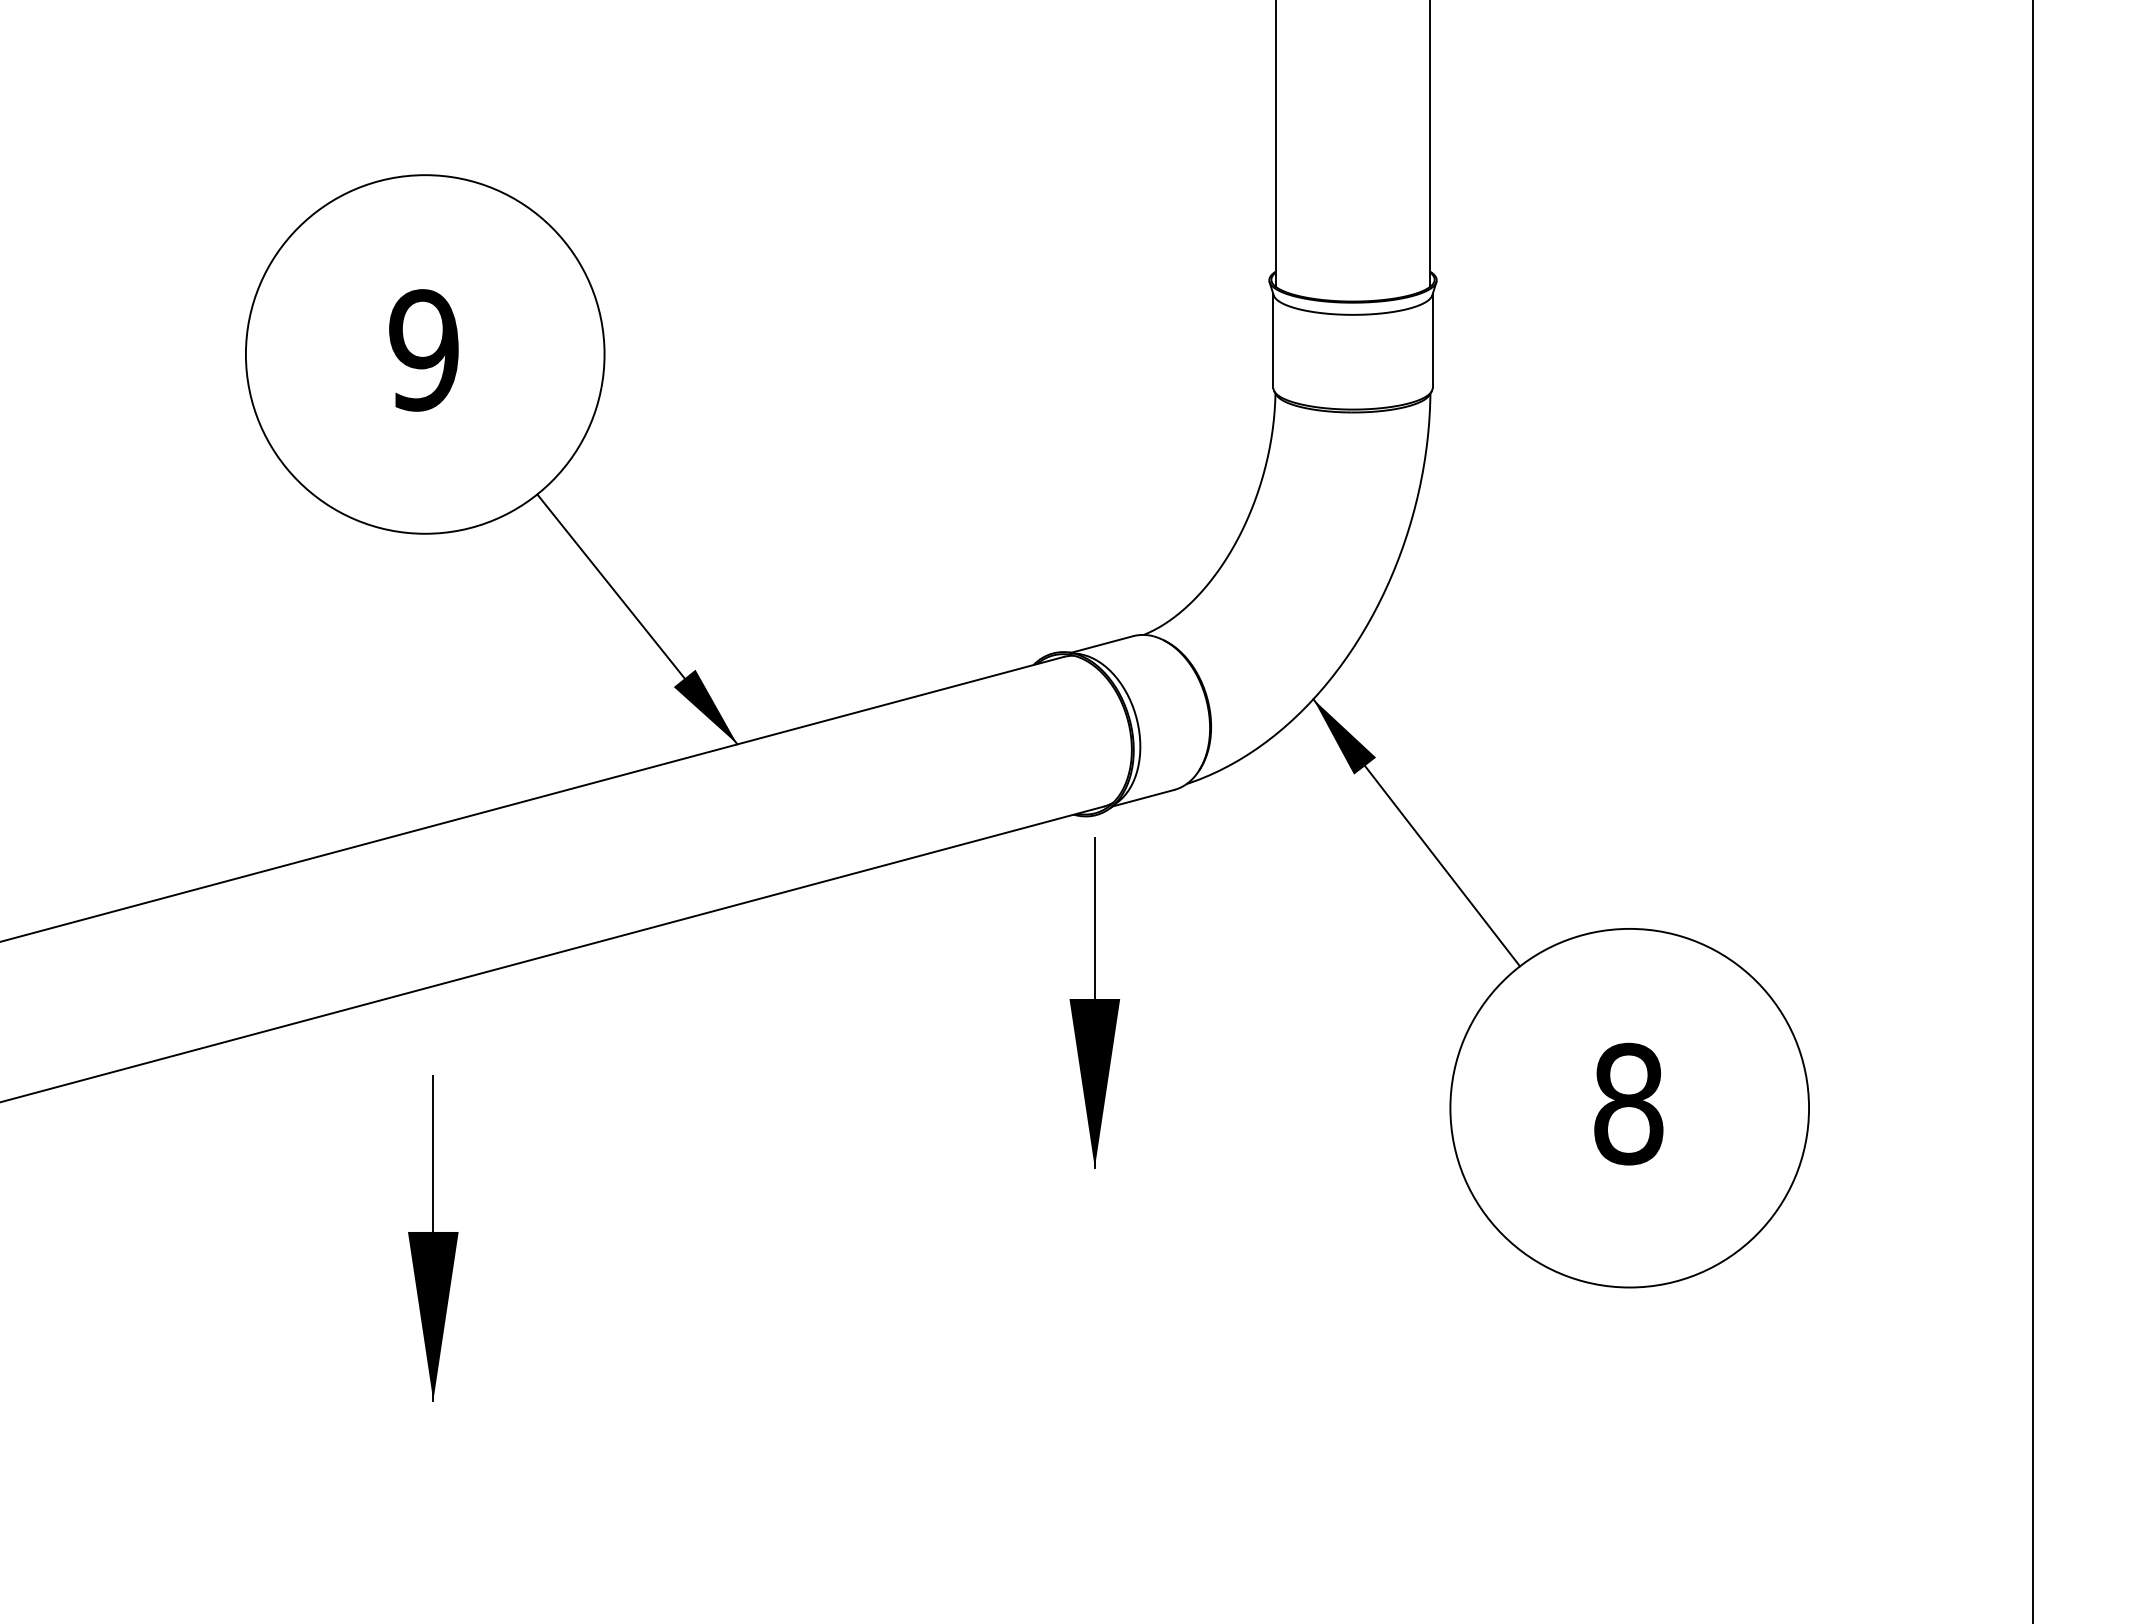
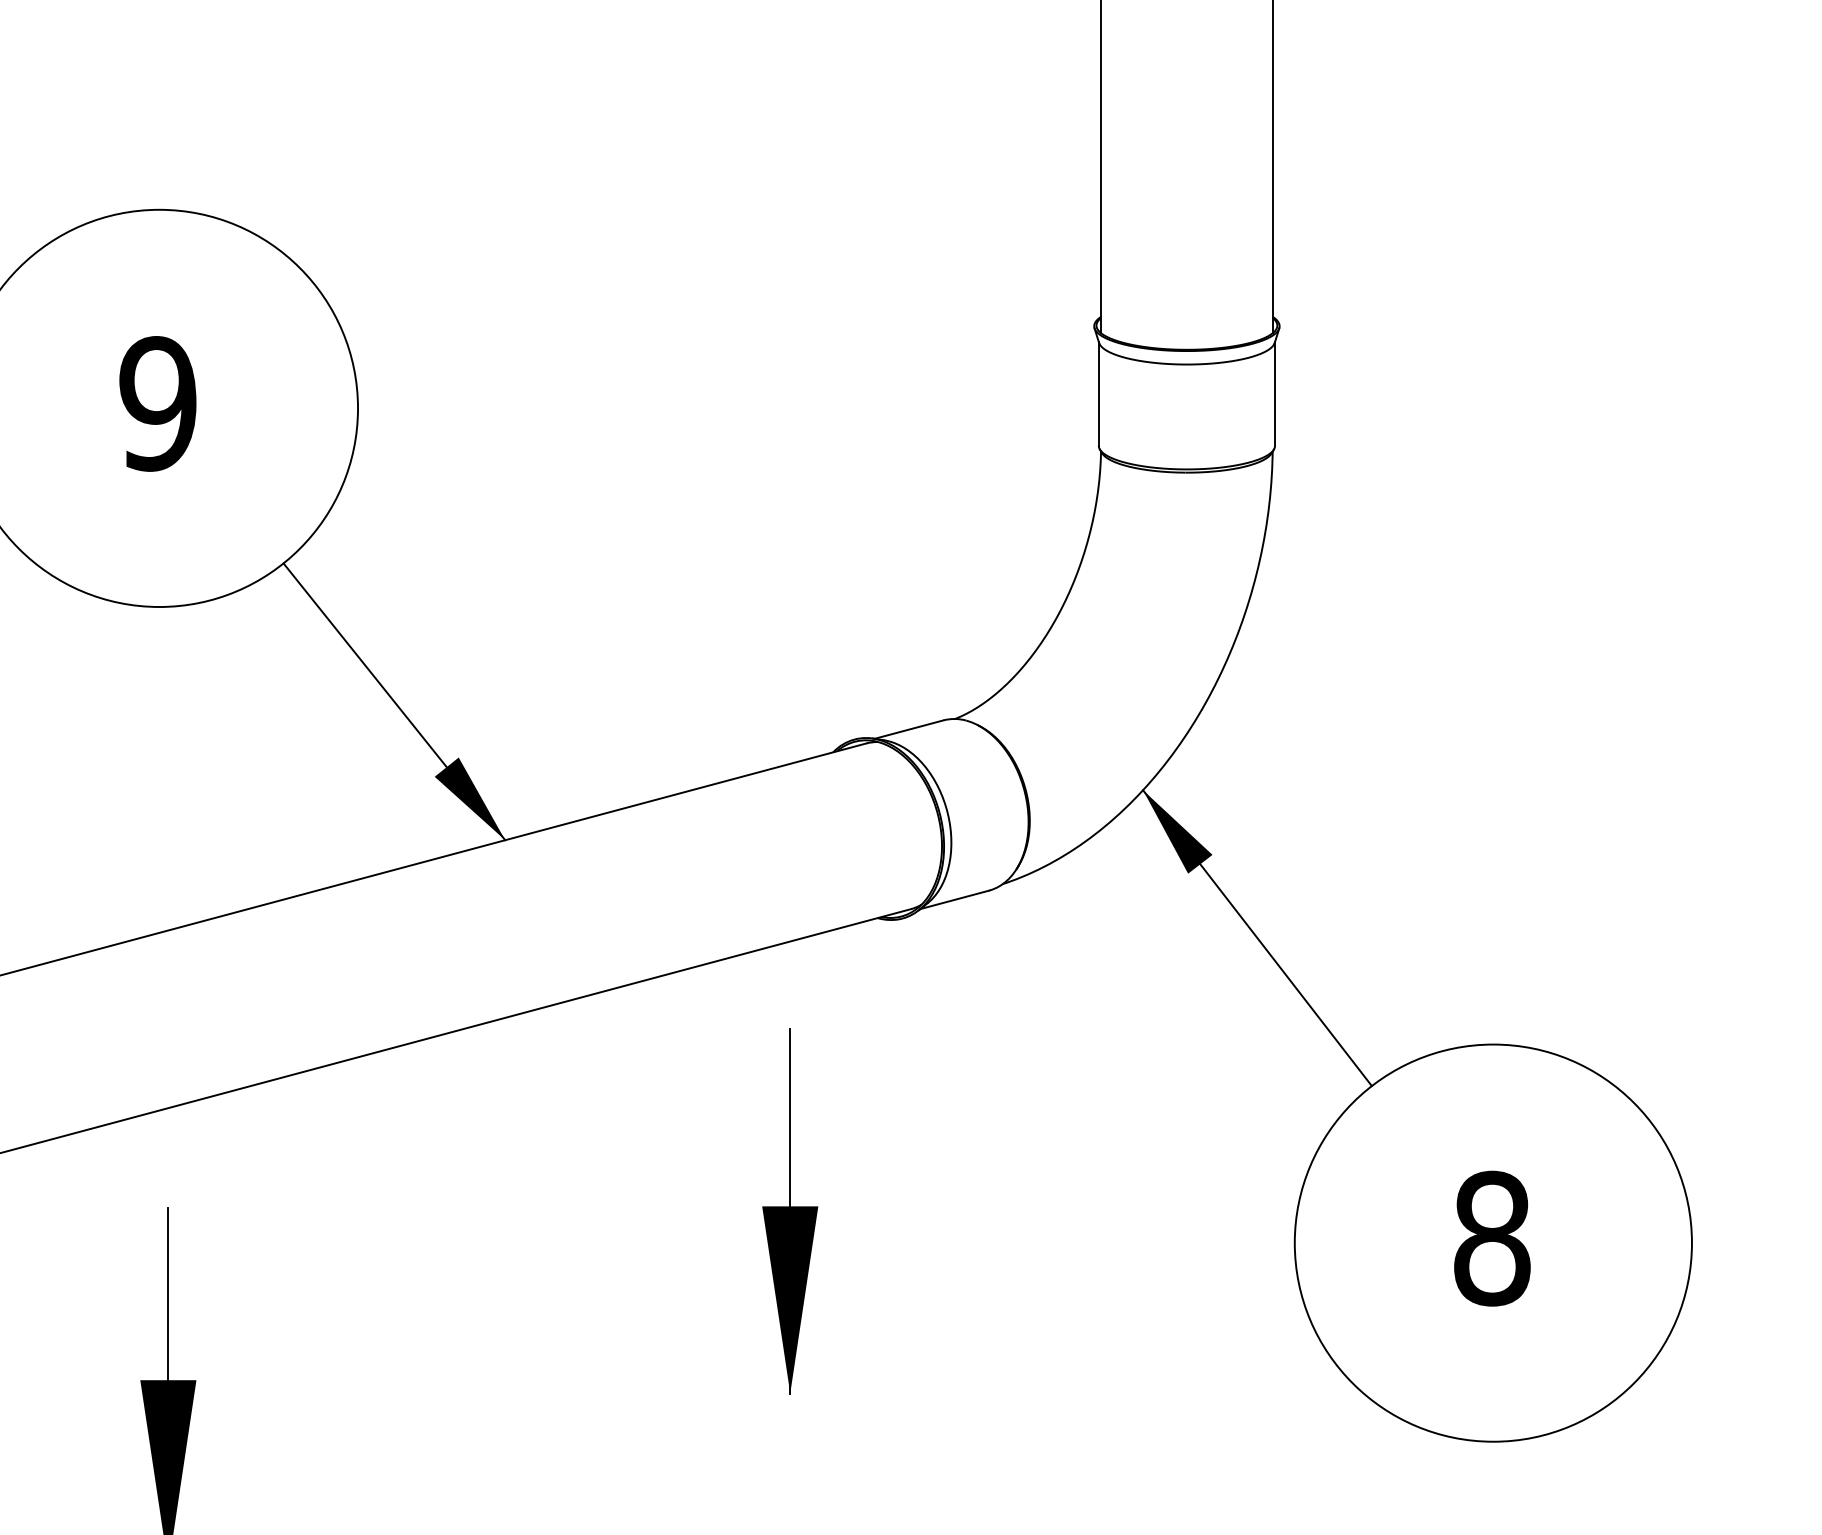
part: (1094, 1002) -> (789, 1210), moved

